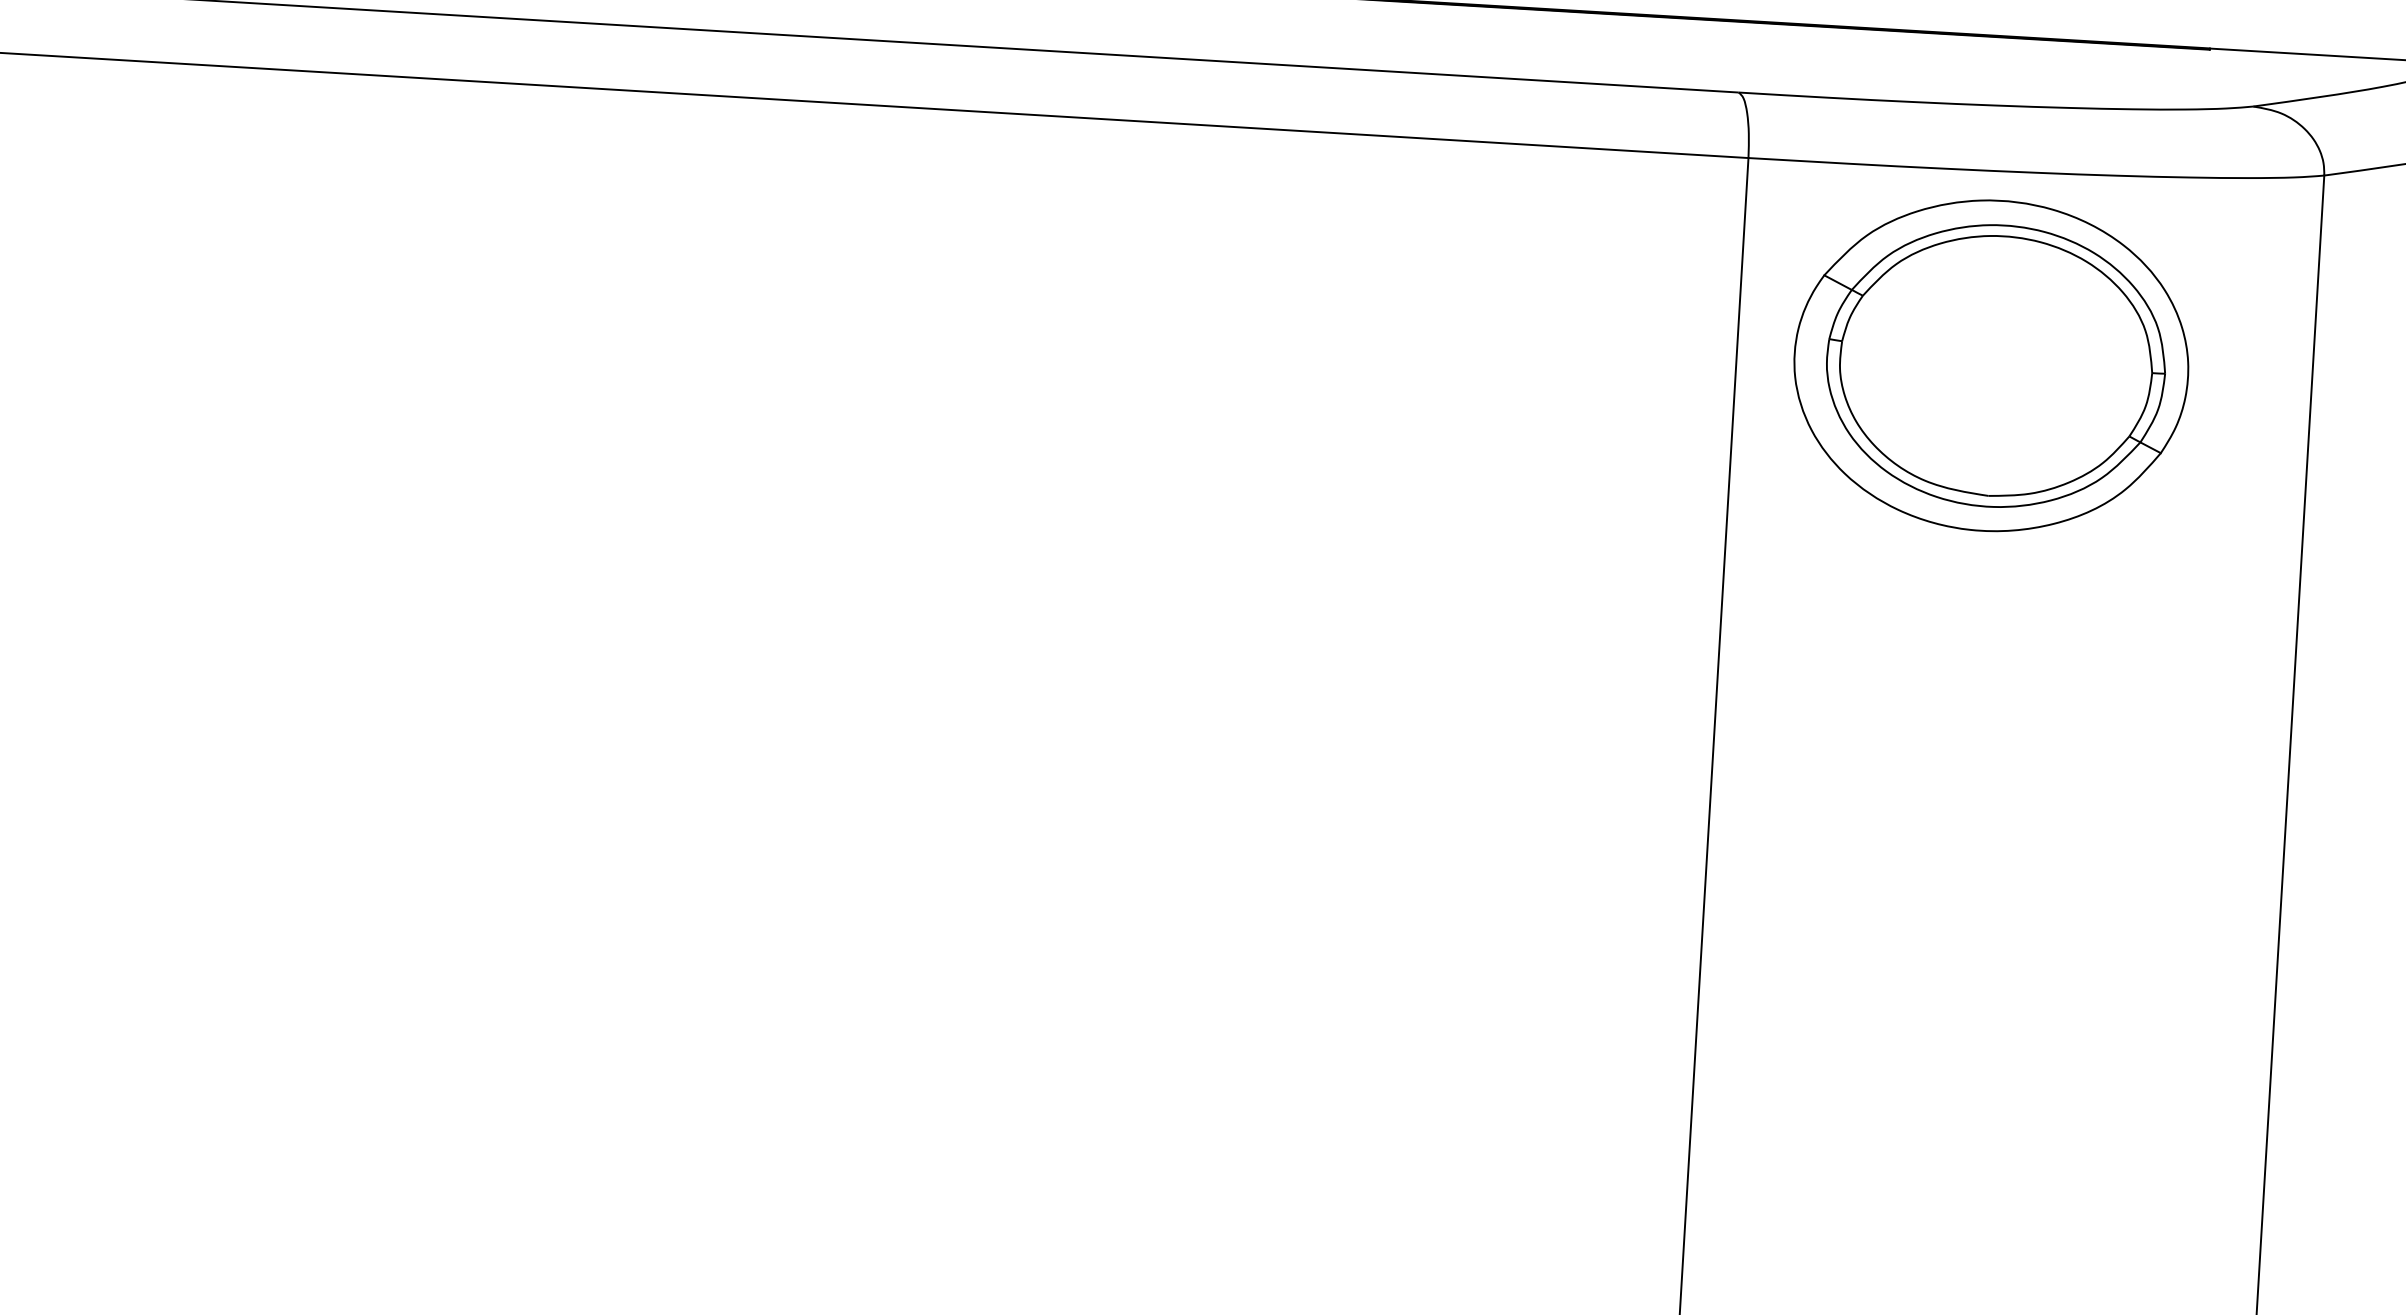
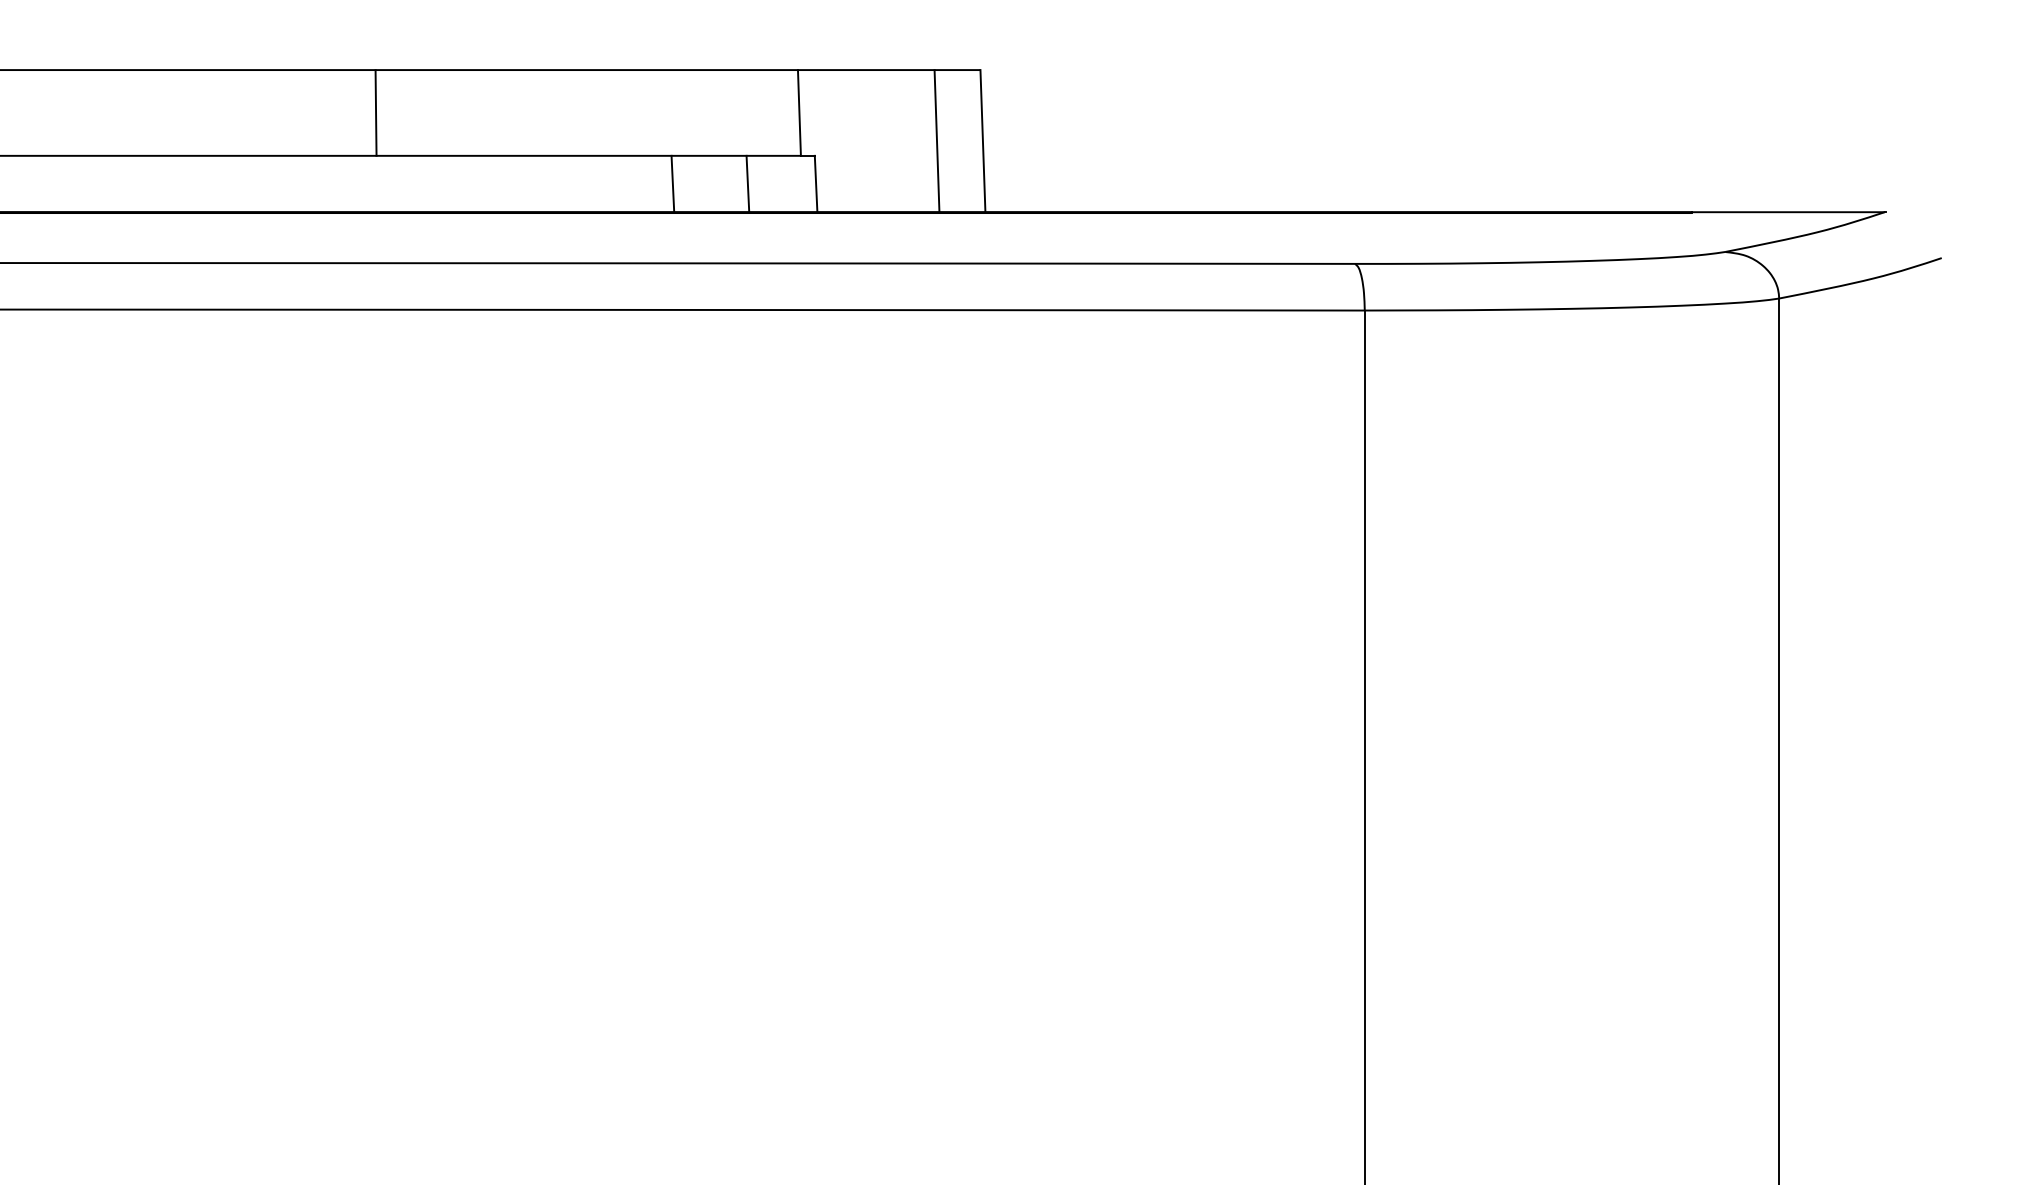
part: (1990, 365) -> (1547, 449), removed

